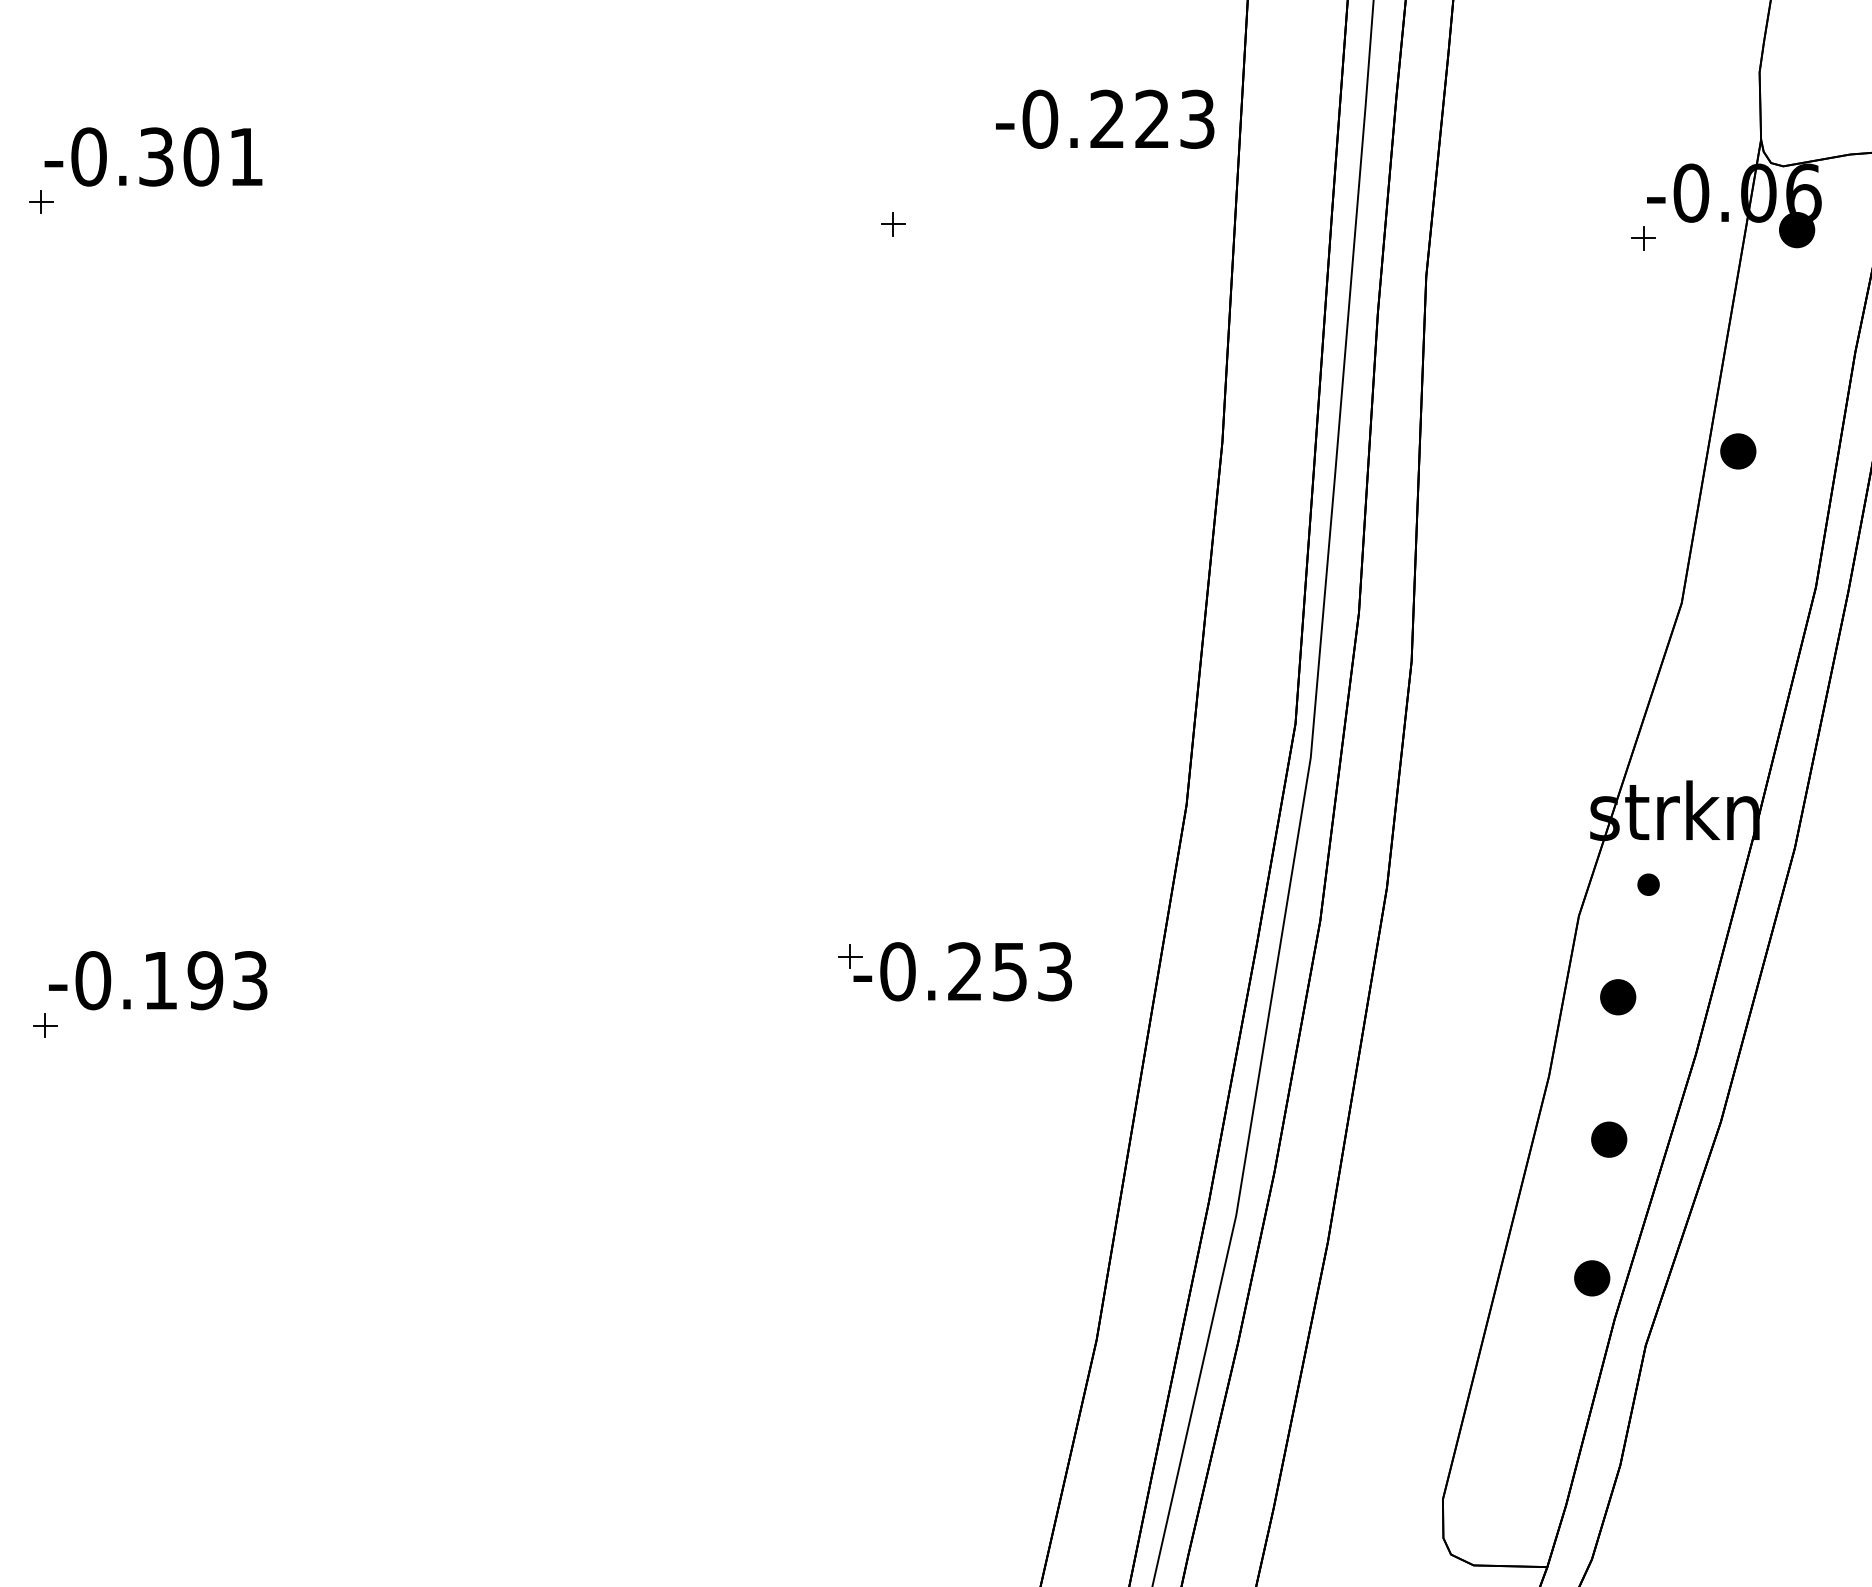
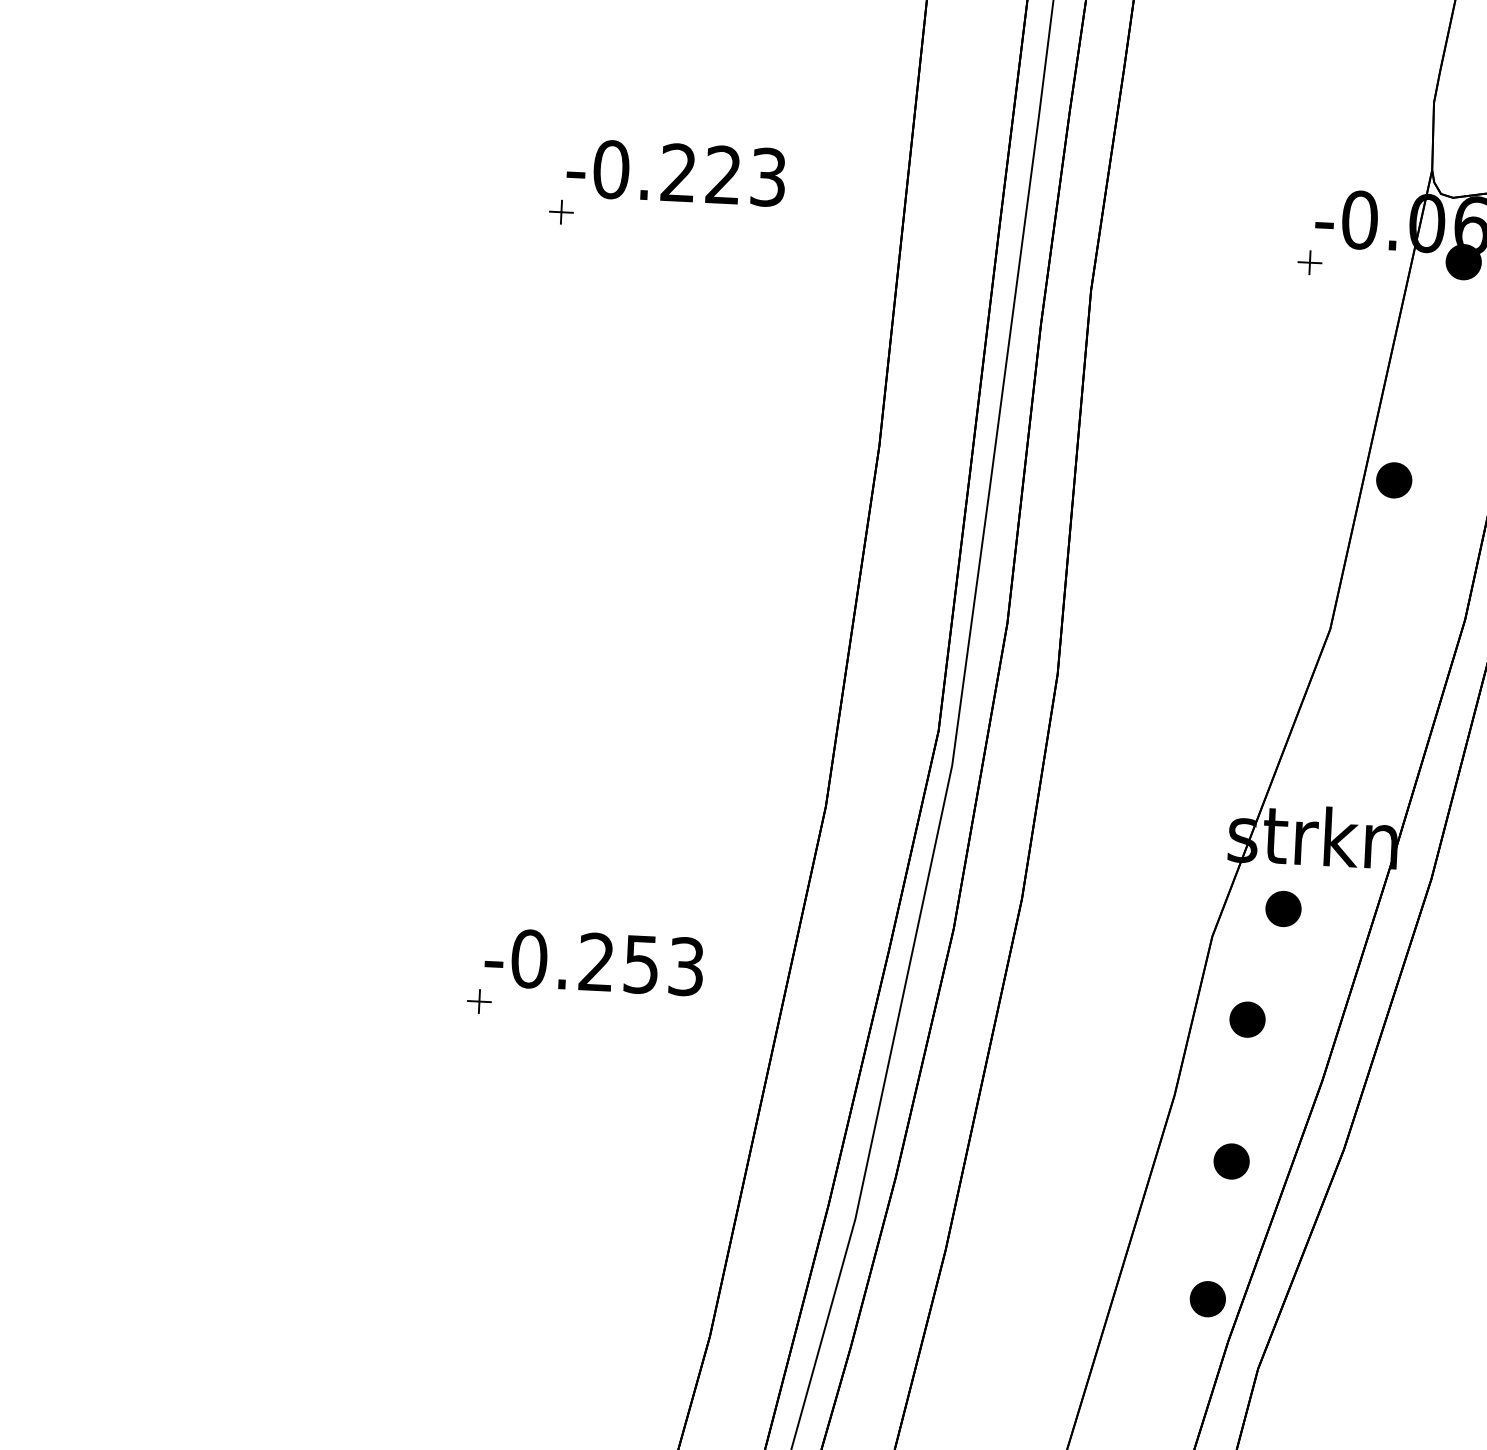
text: (1105, 118) -> (676, 172), moved
part: (1648, 884) -> (1283, 908), size x1.67
part: (850, 956) -> (479, 1001), moved

